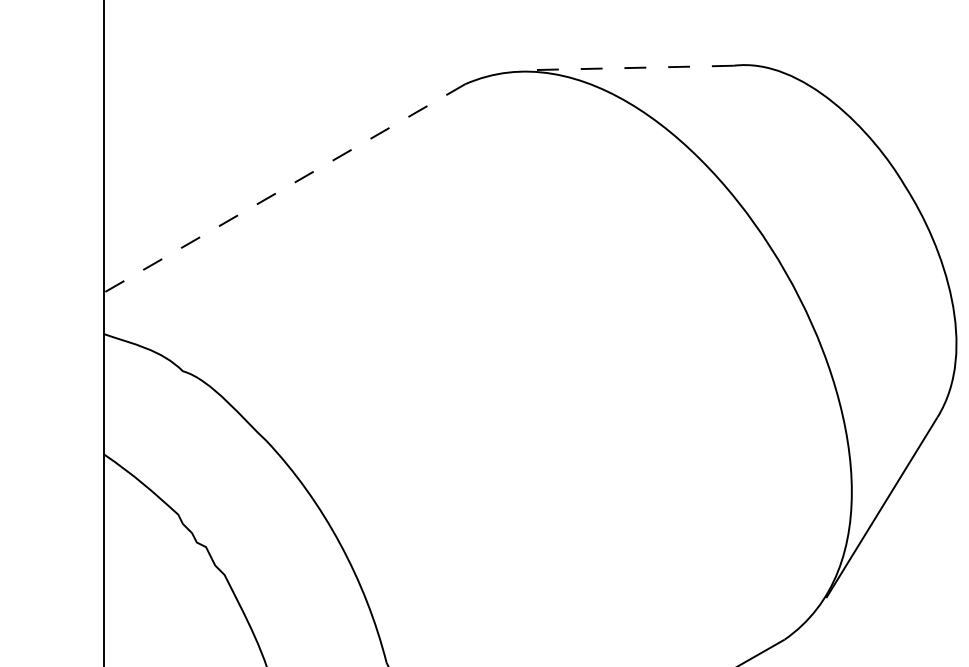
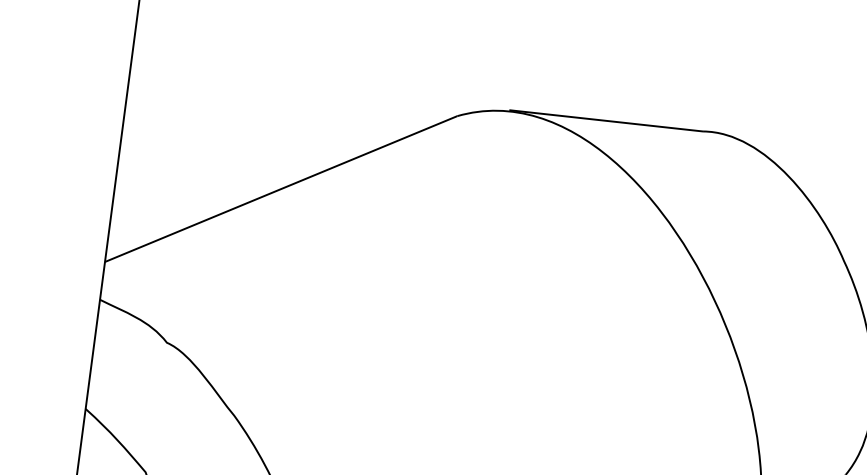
line: (627, 68) -> (606, 121), dashed -> solid
line: (284, 188) -> (280, 189), dashed -> solid

